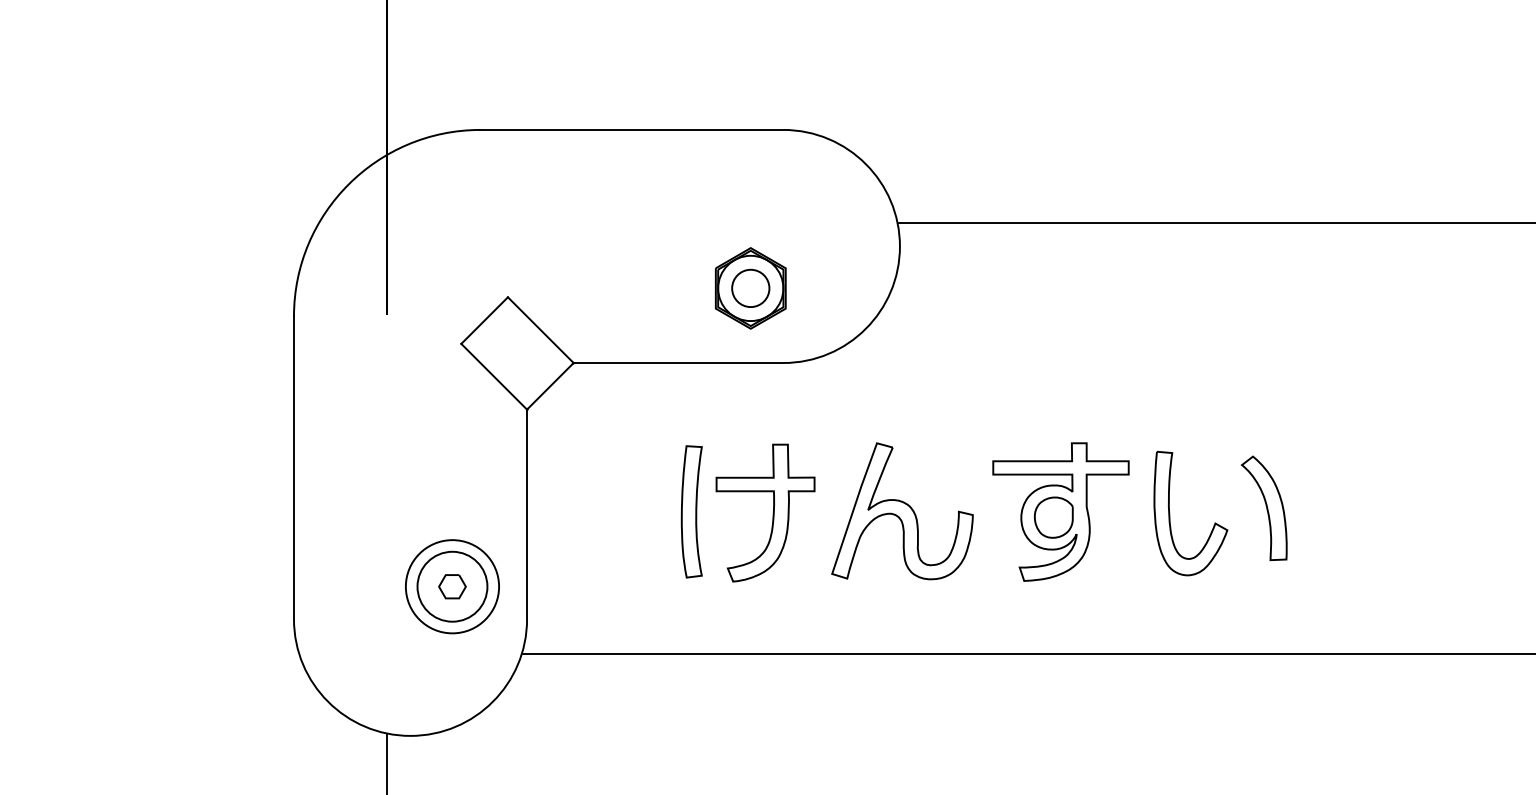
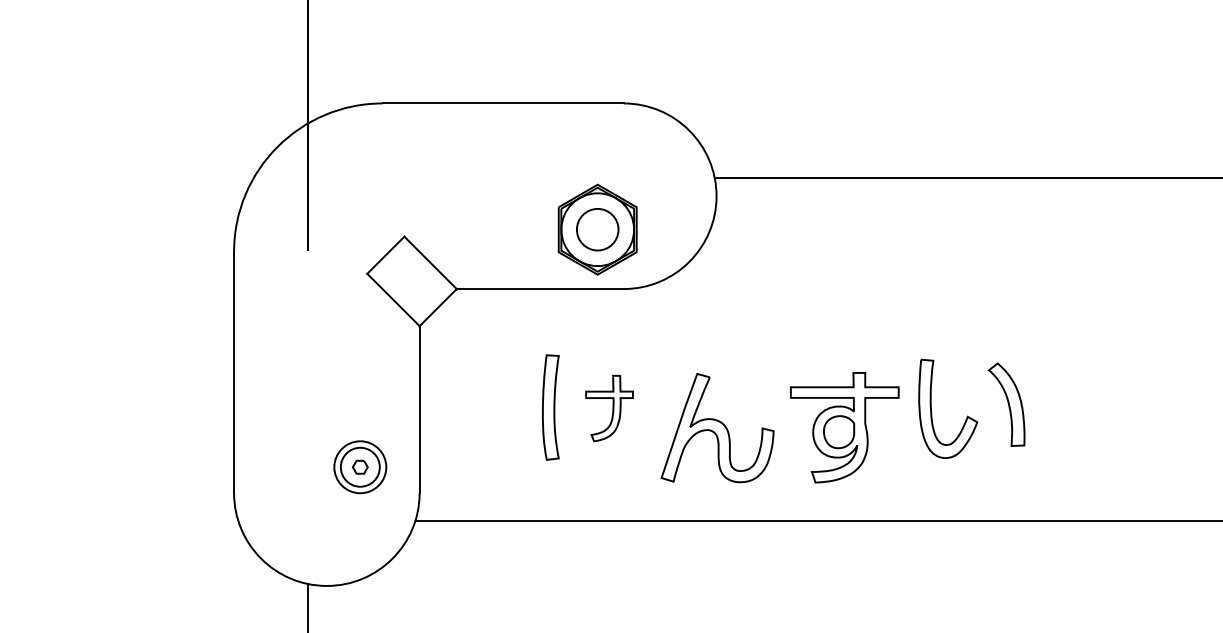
part: (750, 288) -> (597, 229), size x1.4
part: (902, 511) -> (717, 428), moved
part: (1060, 511) -> (844, 427), moved
part: (765, 513) -> (609, 408), size x0.6
part: (452, 587) -> (360, 467), size x0.7

